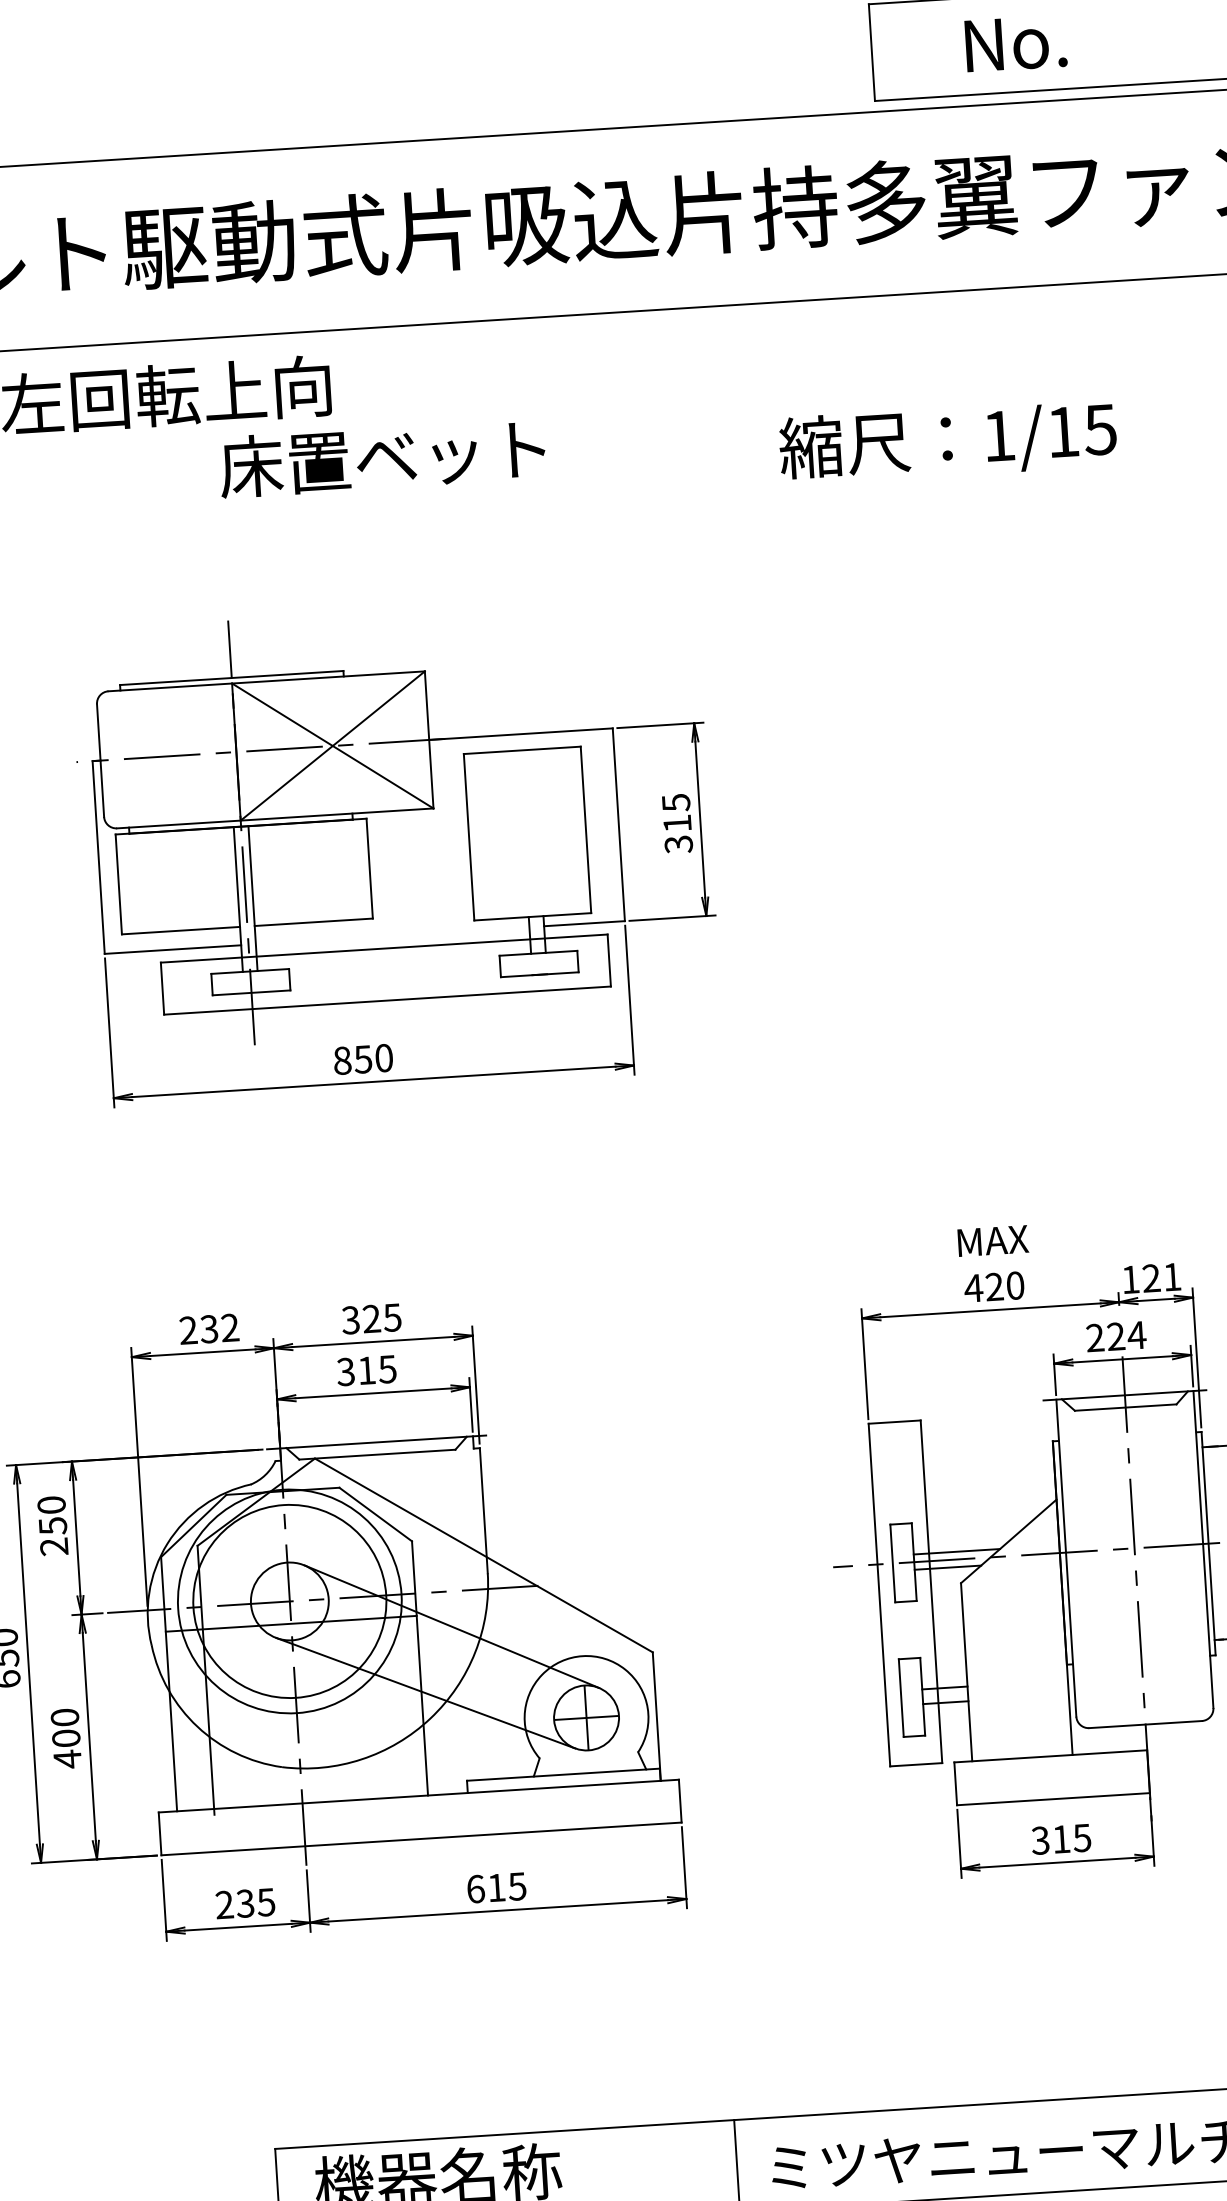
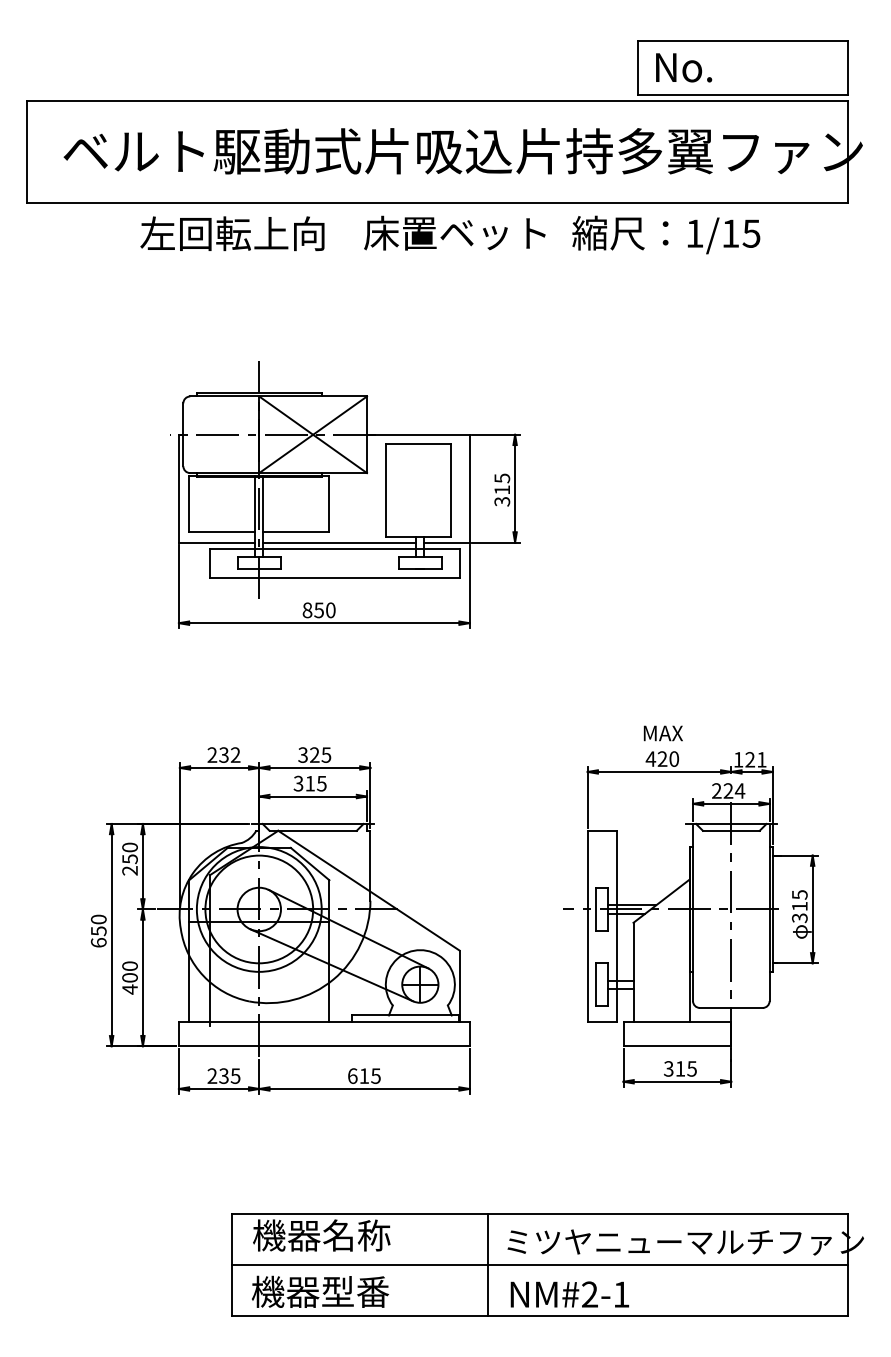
text: (1016, 43) -> (684, 67), moved
text: (948, 440) -> (666, 234), moved
text: (381, 456) -> (454, 232), moved
line: (392, 935) -> (339, 542), added

